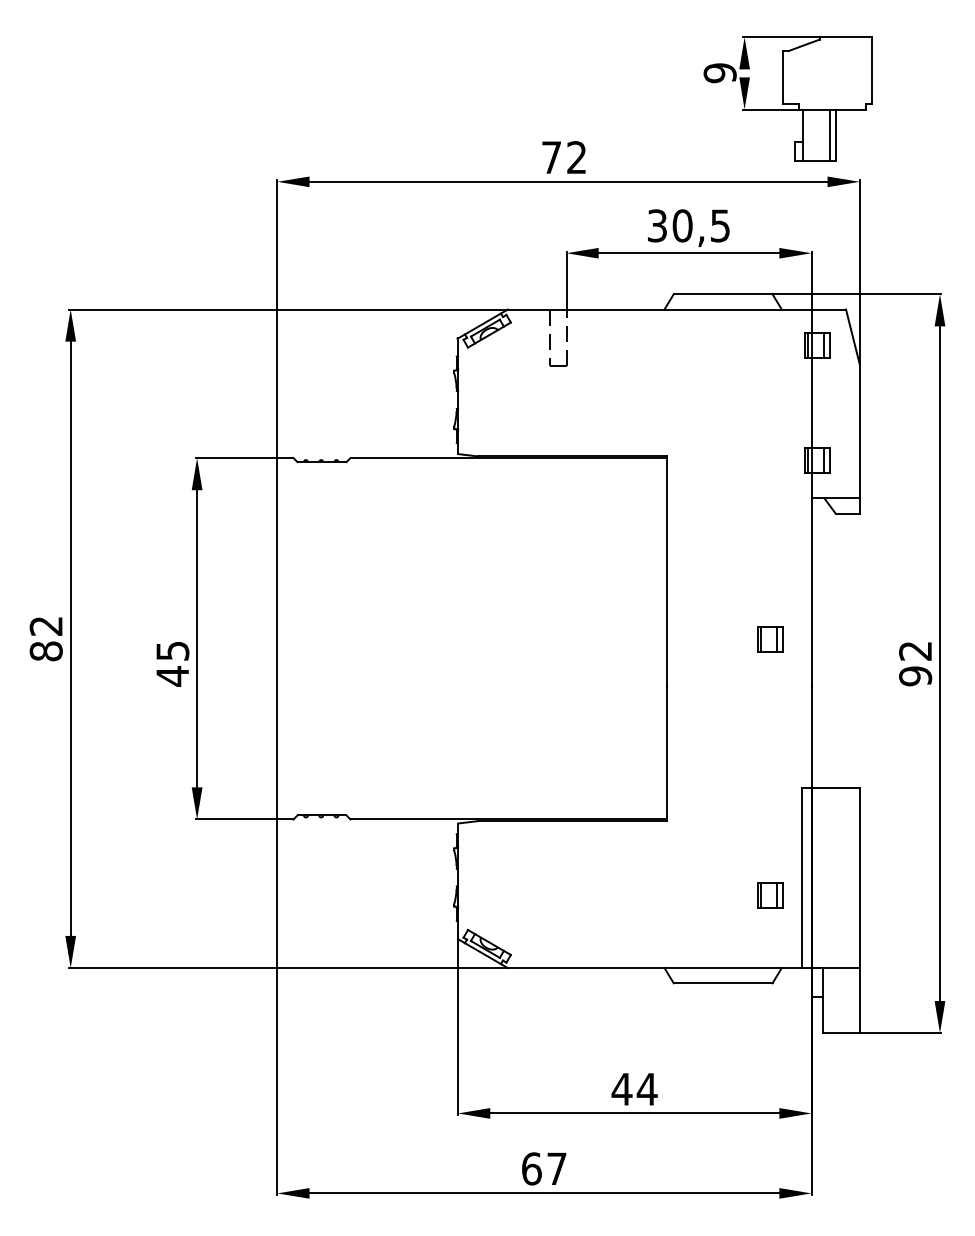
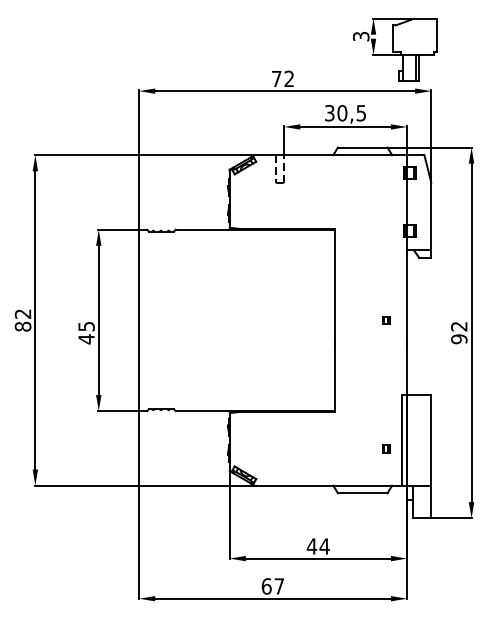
text: (720, 72) -> (361, 36), 9 -> 3
part: (770, 638) -> (386, 320), size x0.6
part: (770, 894) -> (386, 448), size x0.6

